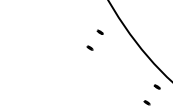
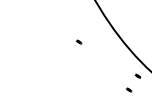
part: (99, 31) -> (87, 27), removed

